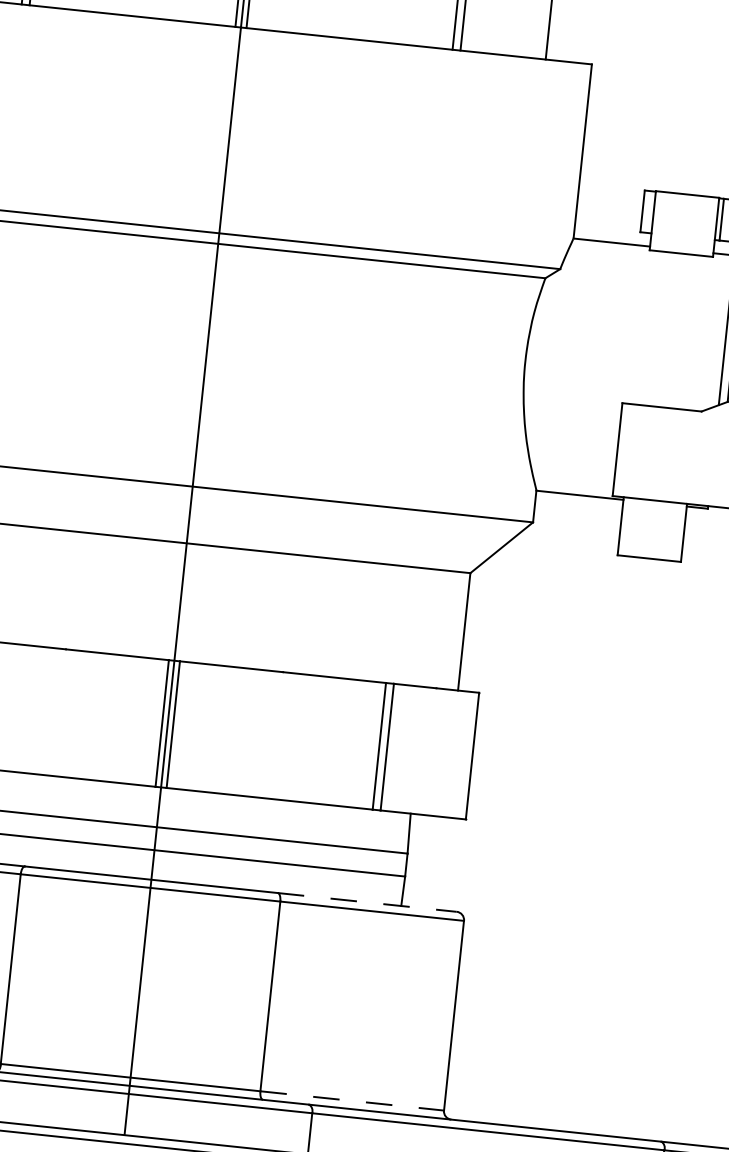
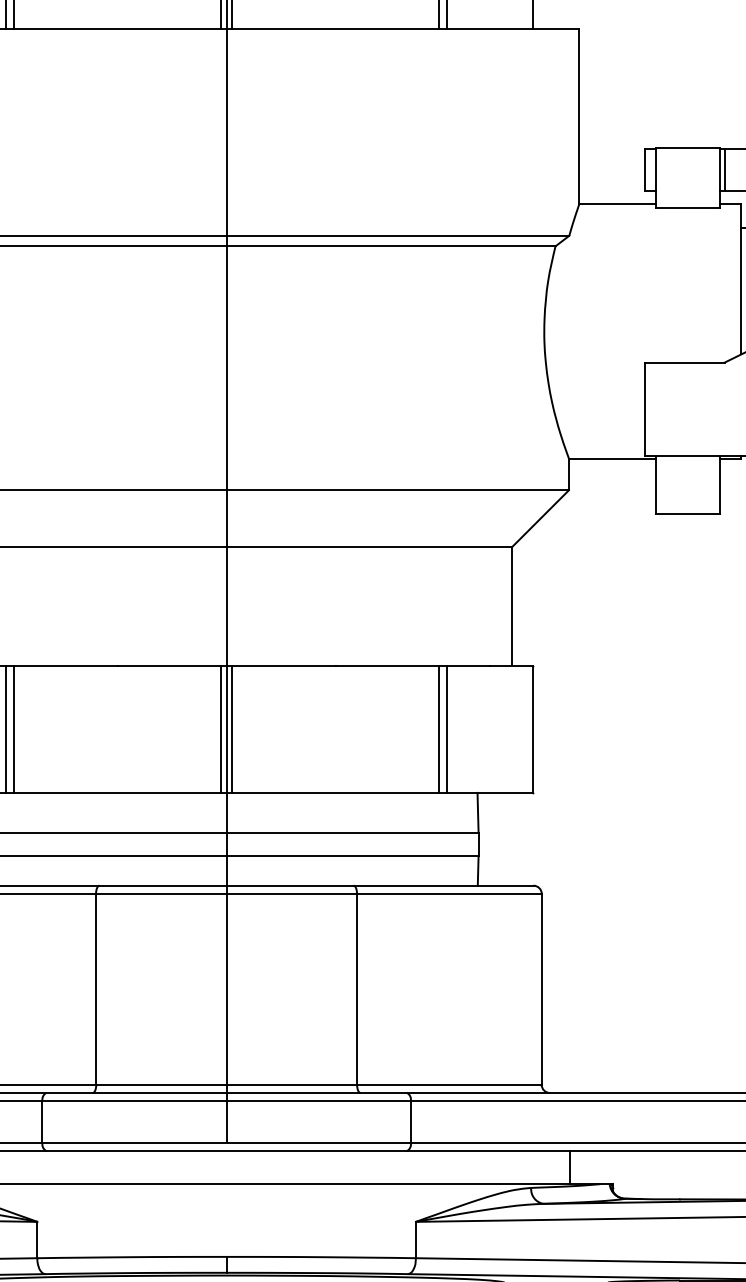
line: (367, 902) -> (443, 885), dashed -> solid
line: (352, 1100) -> (449, 1084), dashed -> solid

